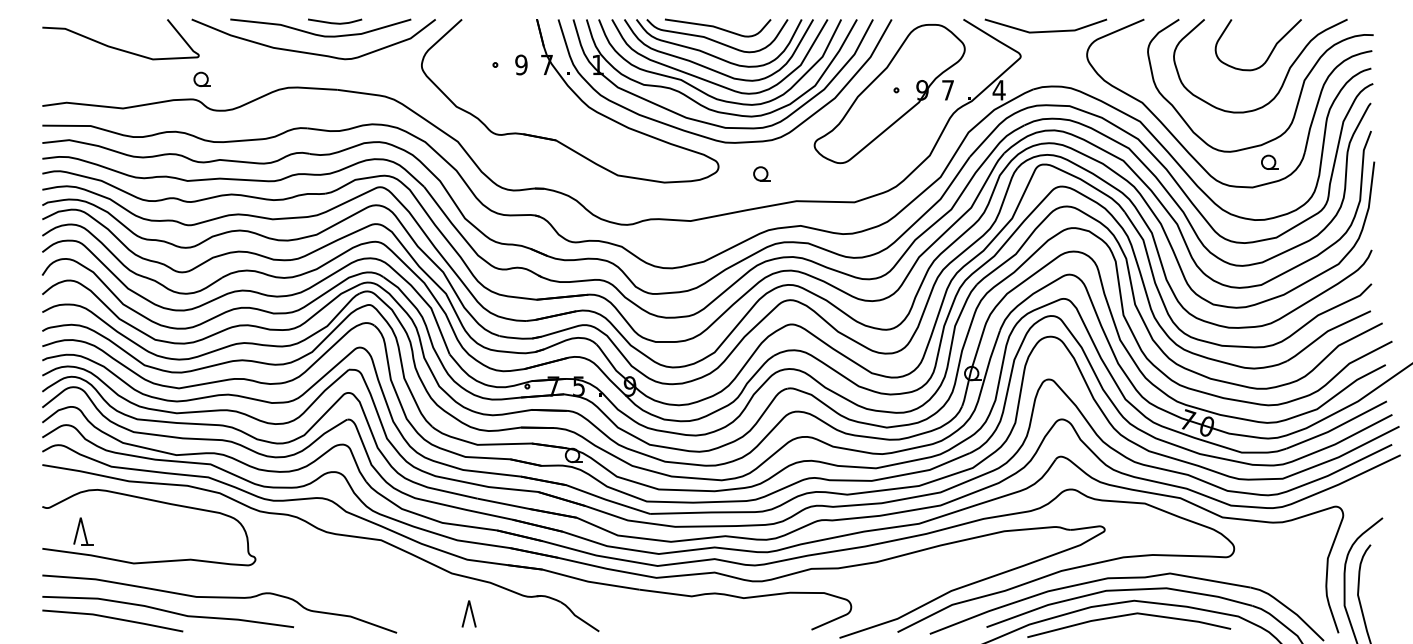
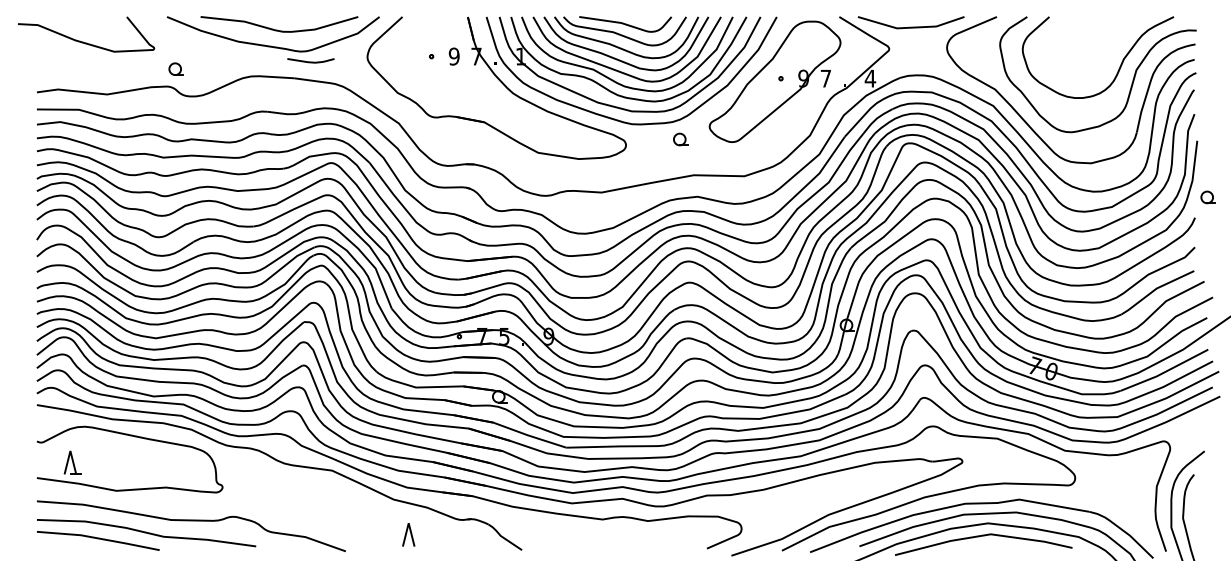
curve: (334, 22) -> (310, 61), moved
curve: (117, 47) -> (83, 41), moved
curve: (1270, 52) -> (1106, 45), removed
part: (1268, 162) -> (1207, 197), moved
part: (761, 173) -> (680, 139), moved

